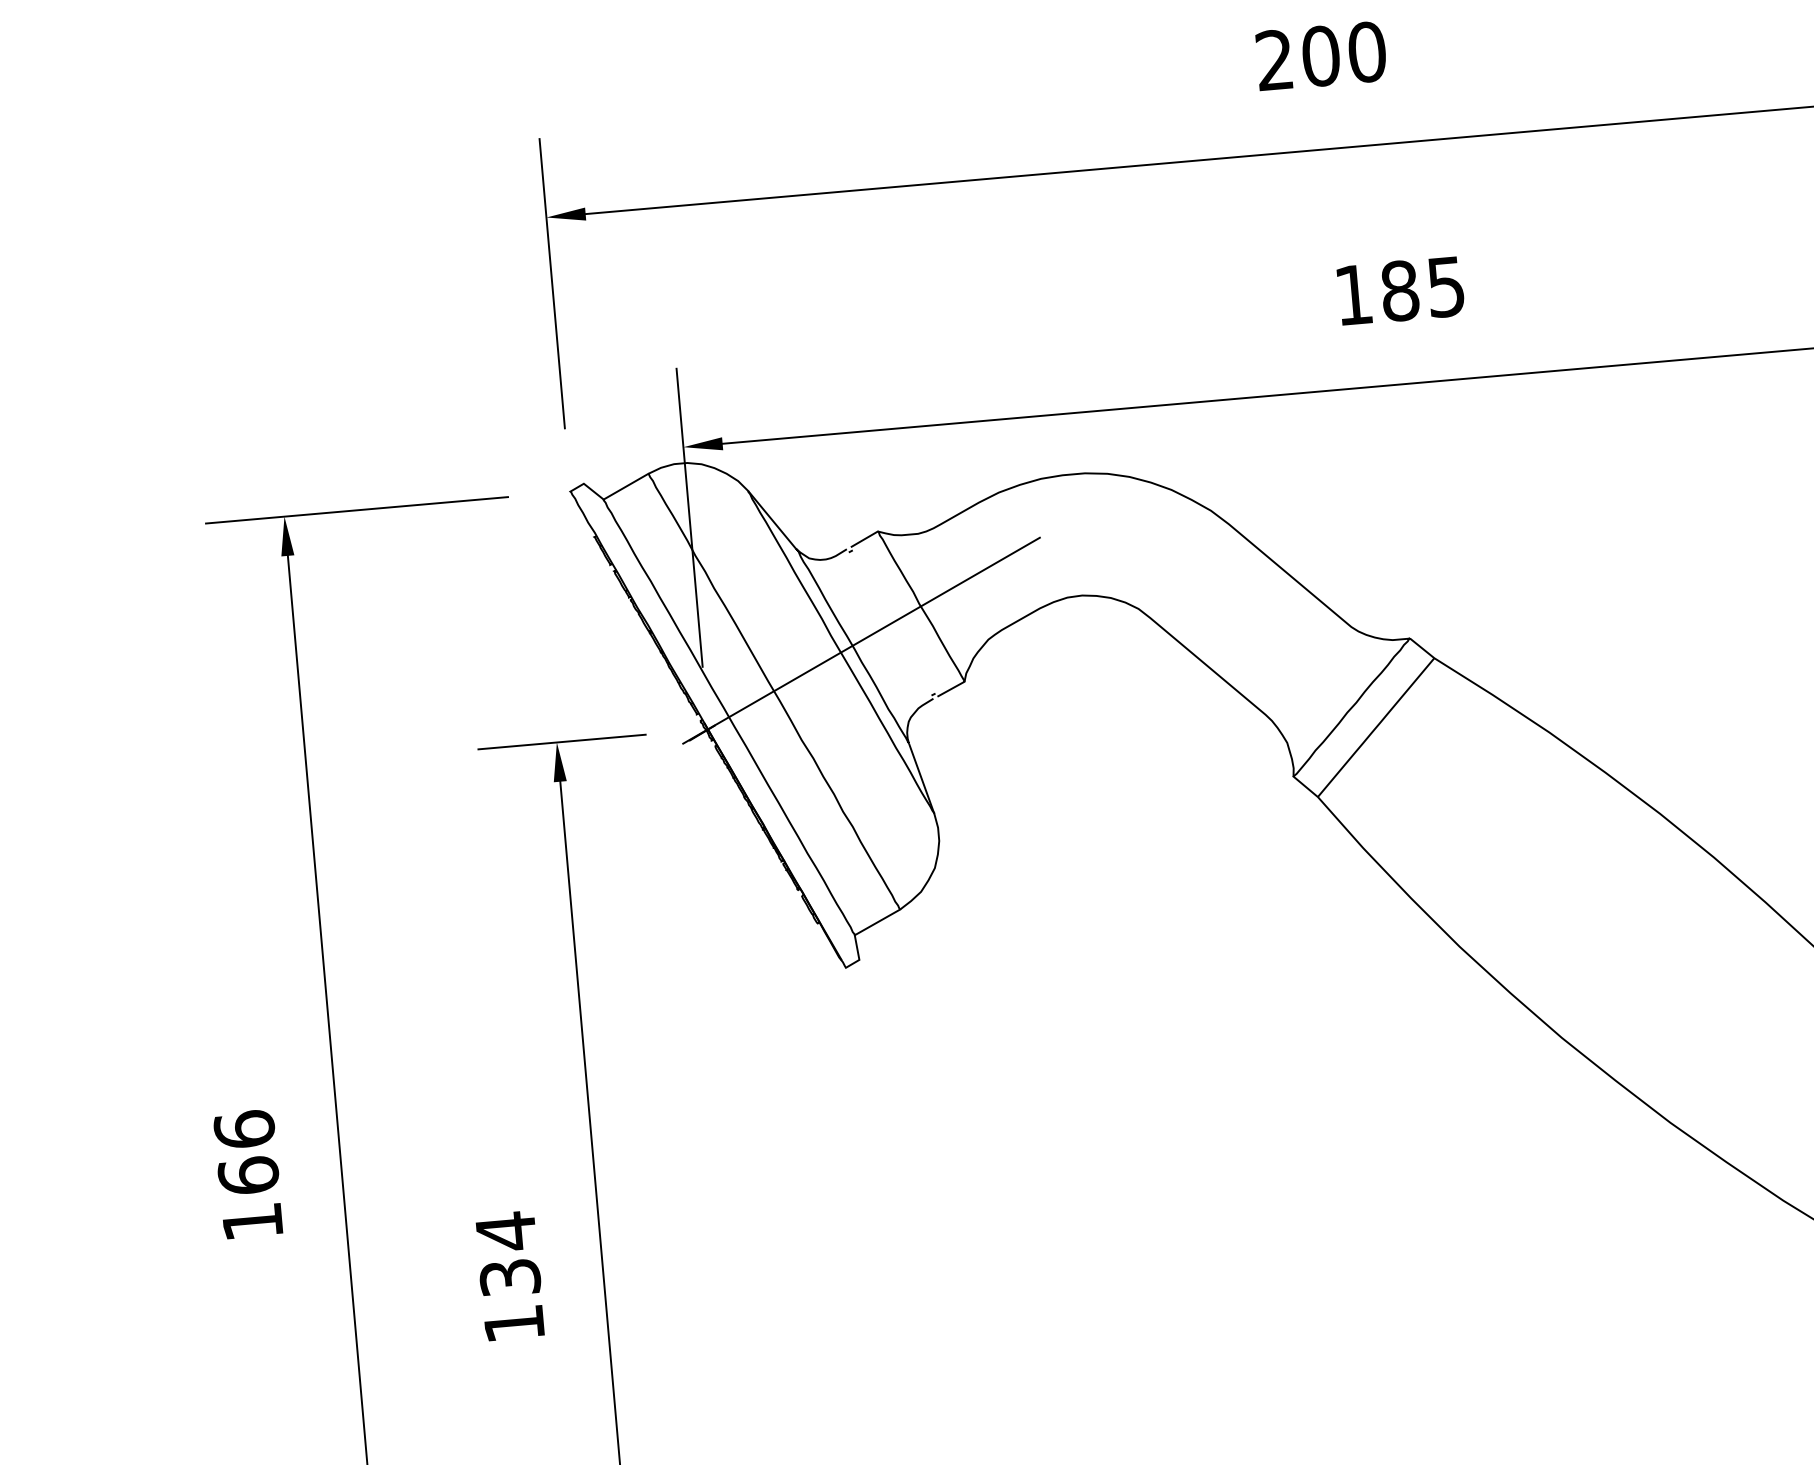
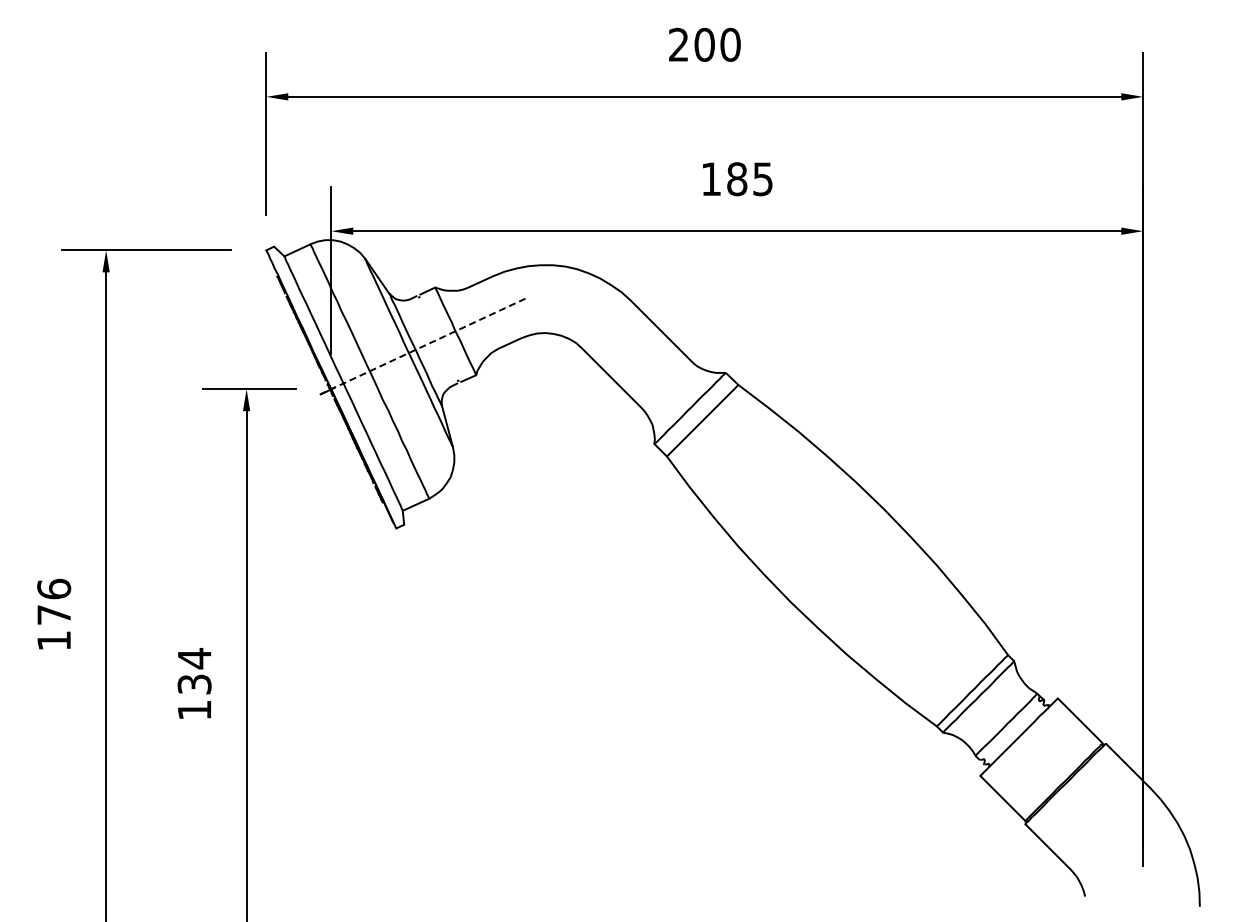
line: (860, 640) -> (420, 347), solid -> dashed
text: (249, 1174) -> (54, 614), 166 -> 176

